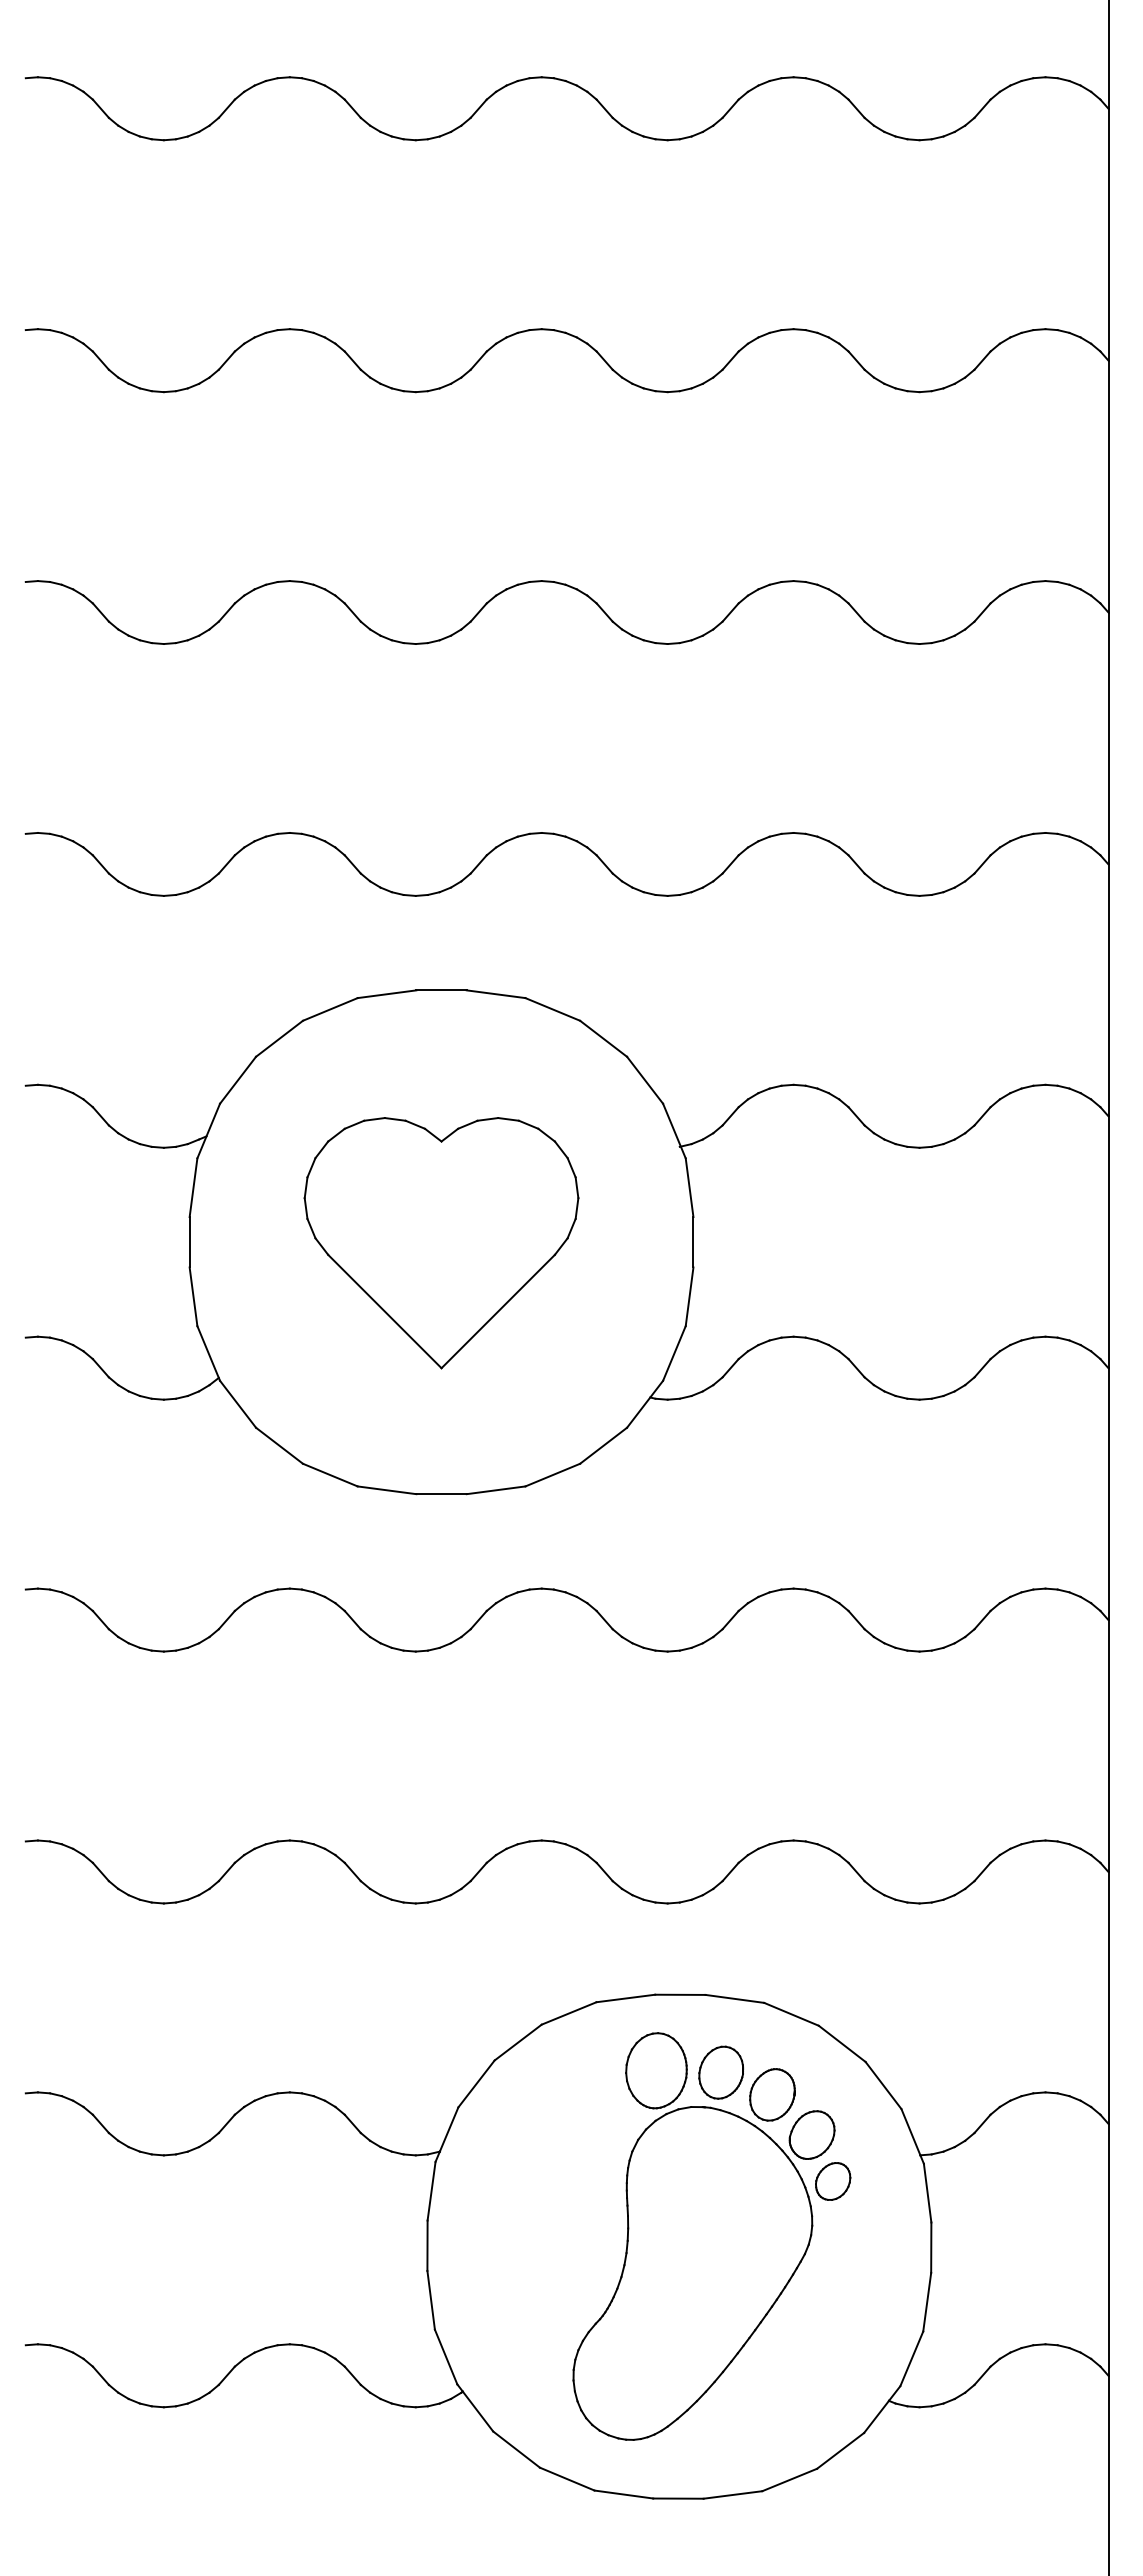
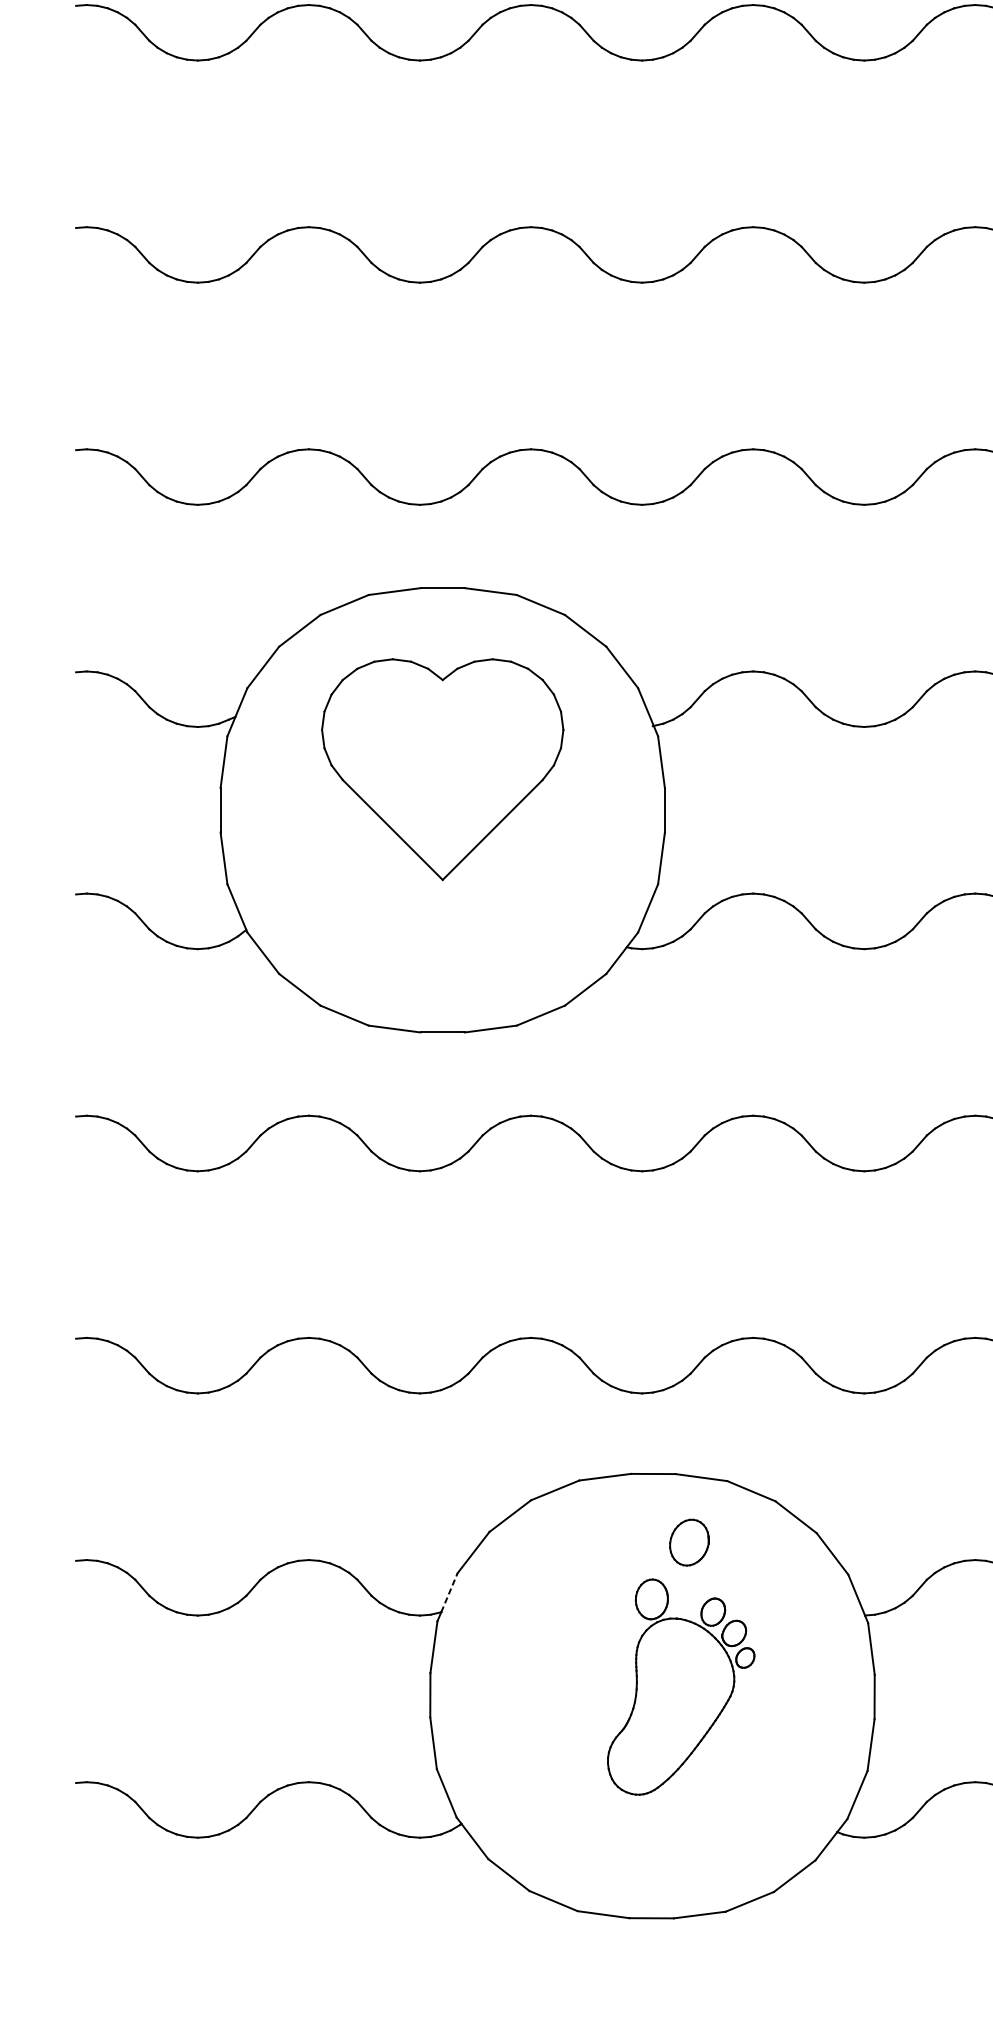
part: (441, 1243) -> (442, 769), moved
line: (449, 2129) -> (449, 1592), solid -> dashed
part: (711, 2236) -> (680, 1687), size x0.6

